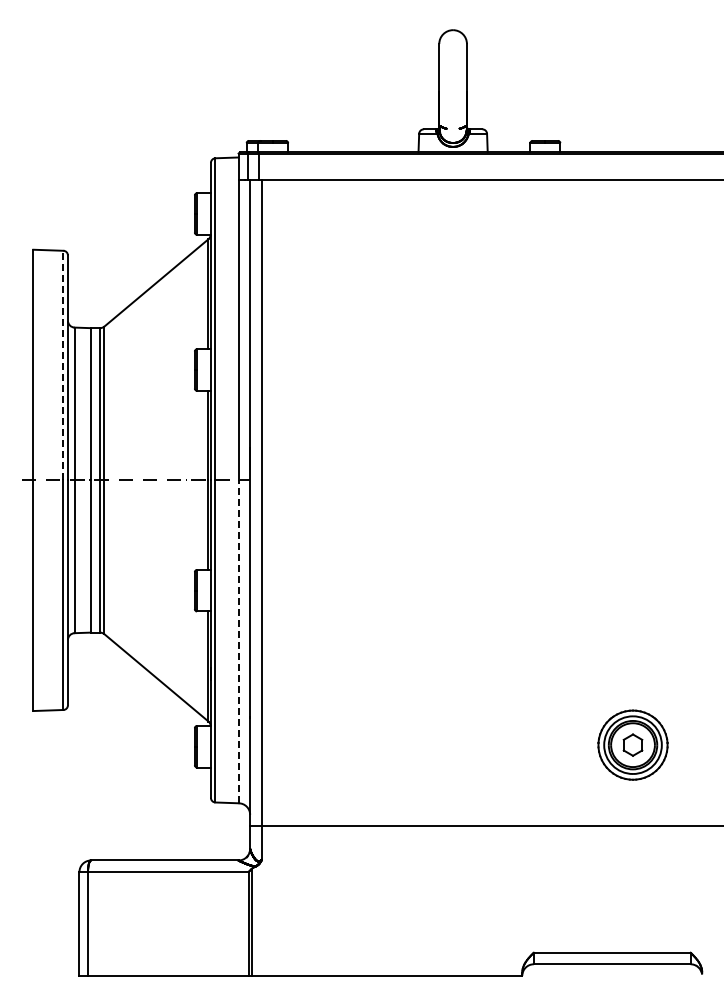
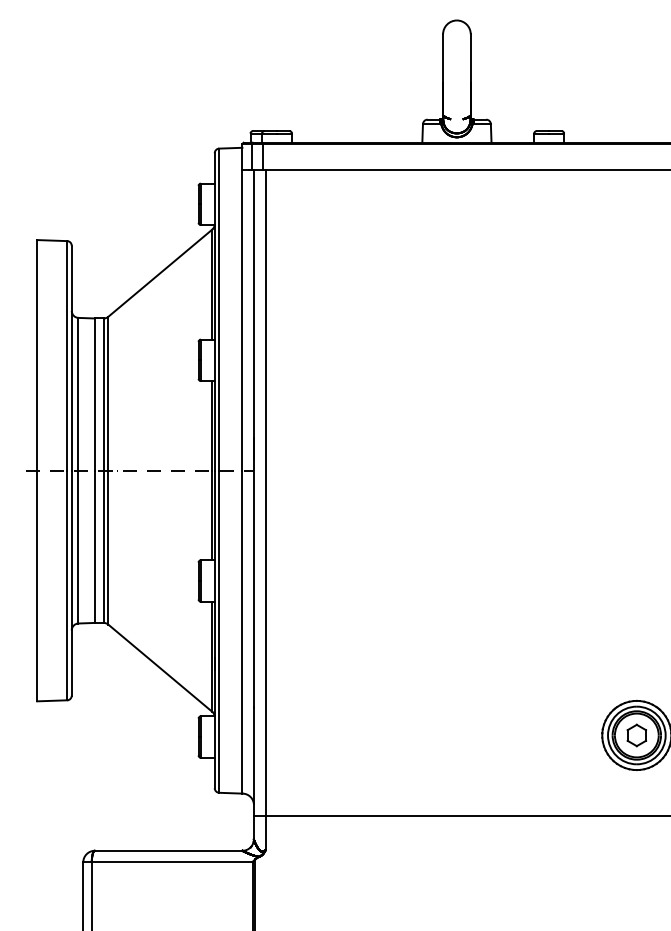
line: (63, 365) -> (67, 355), dashed -> solid
line: (238, 641) -> (242, 631), dashed -> solid

